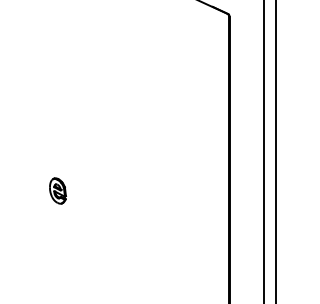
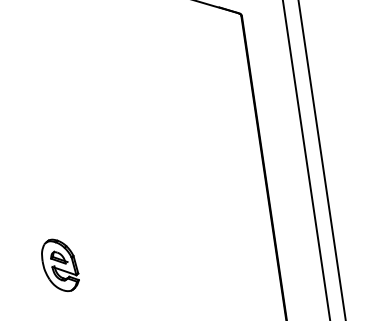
part: (57, 190) -> (59, 264), size x1.67

